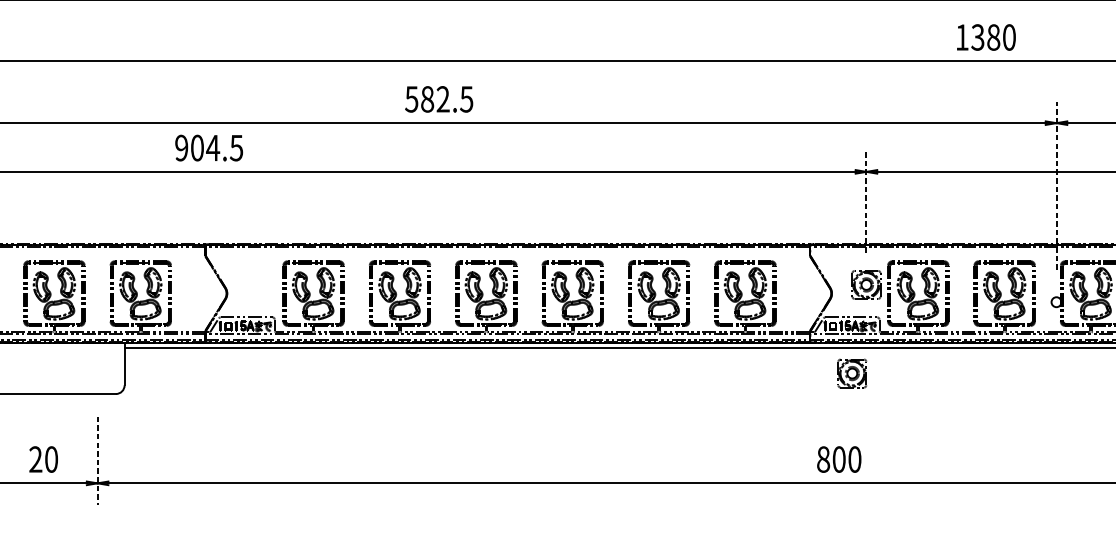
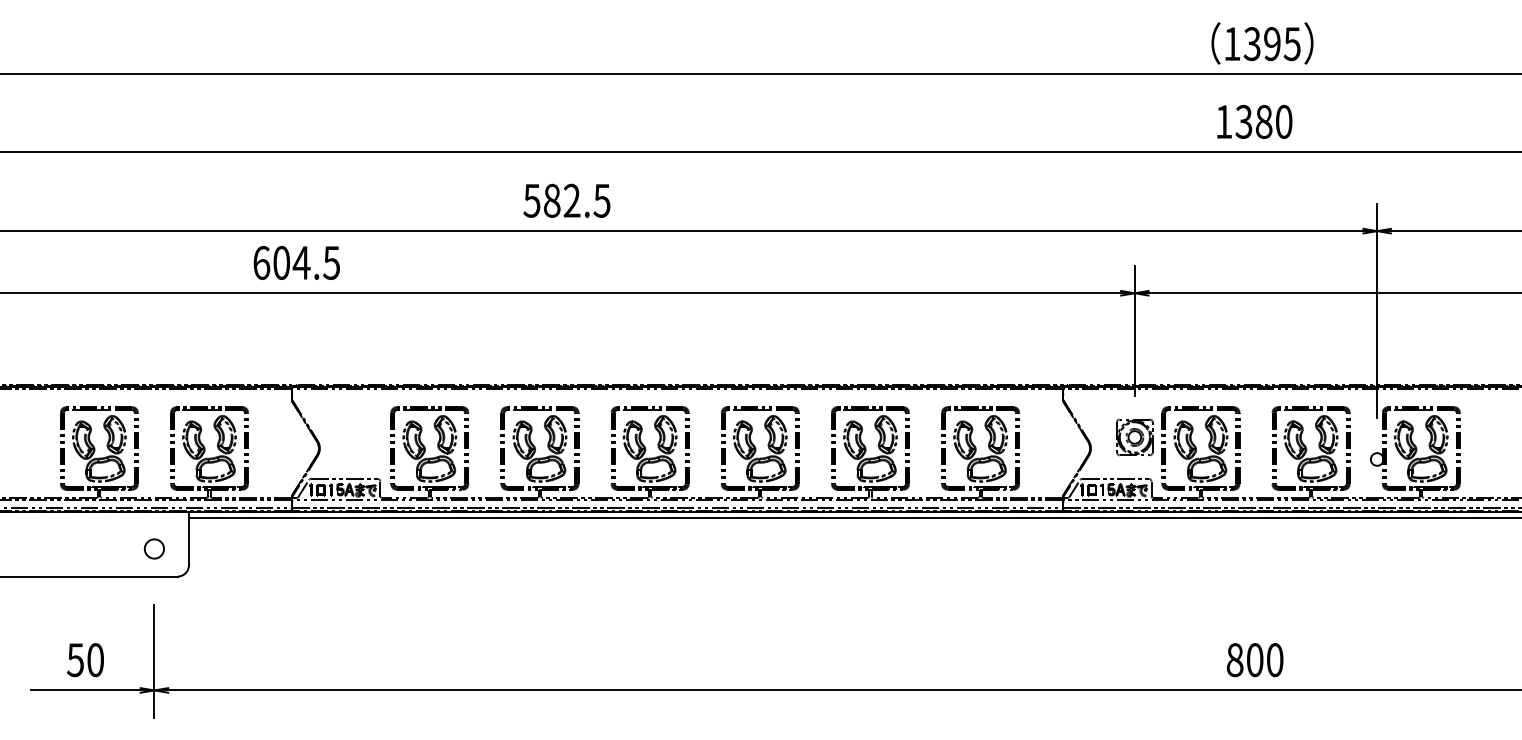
text: (986, 37) -> (1254, 121), moved
text: (438, 99) -> (566, 200), moved
text: (181, 147) -> (261, 262), 904.5 -> 604.5
line: (1056, 185) -> (1377, 310), dashed -> solid
line: (866, 201) -> (1134, 330), dashed -> solid
circle: (96, 372) -> (153, 548), added
part: (852, 373) -> (1116, 550), removed
text: (35, 459) -> (75, 660), 20 -> 50
text: (838, 459) -> (1254, 660), moved
line: (97, 461) -> (154, 662), dashed -> solid

